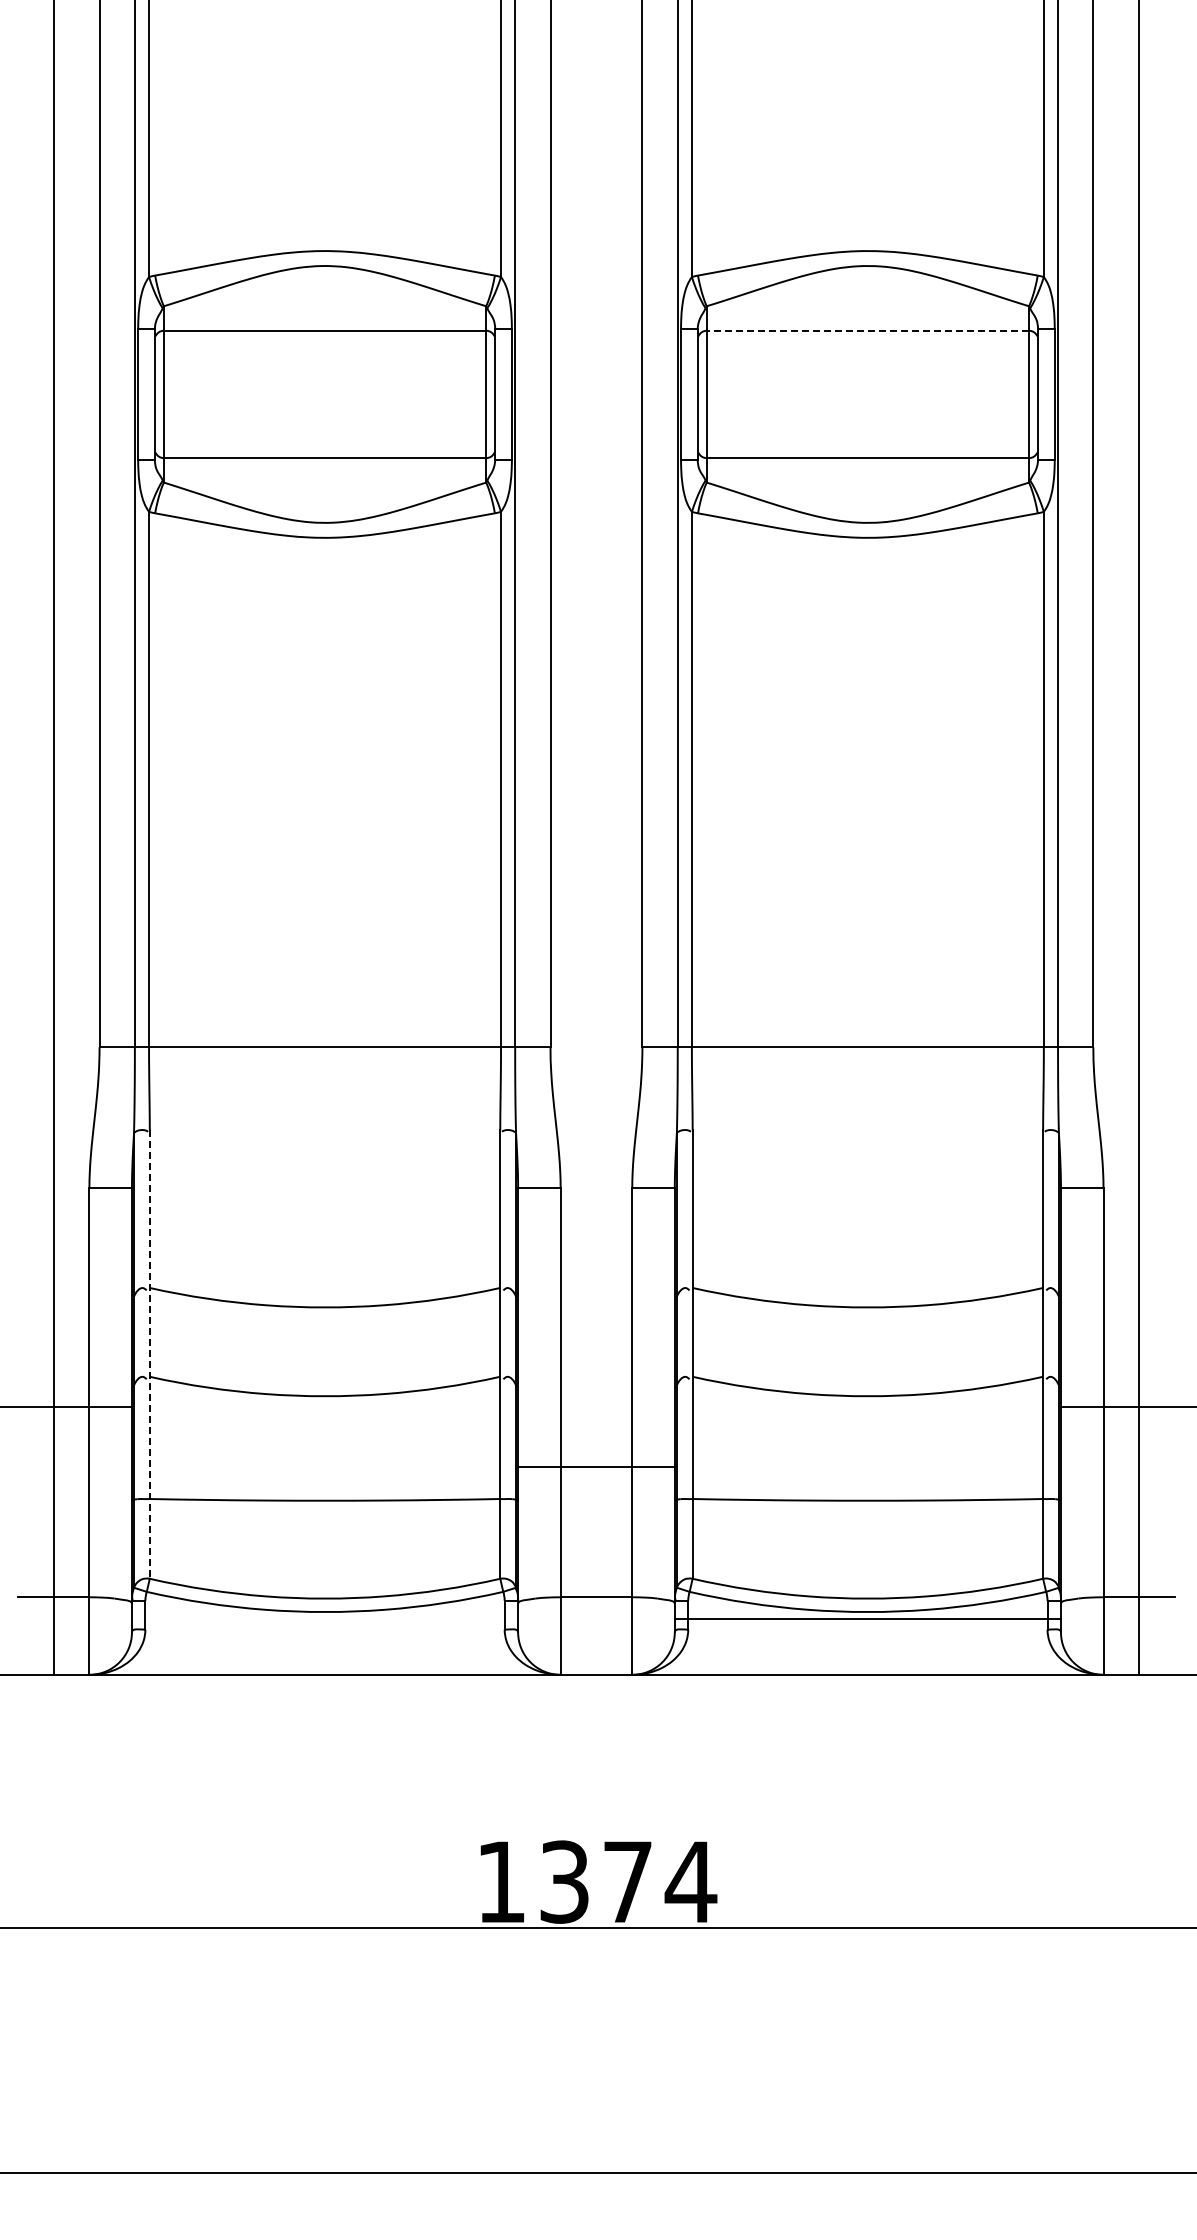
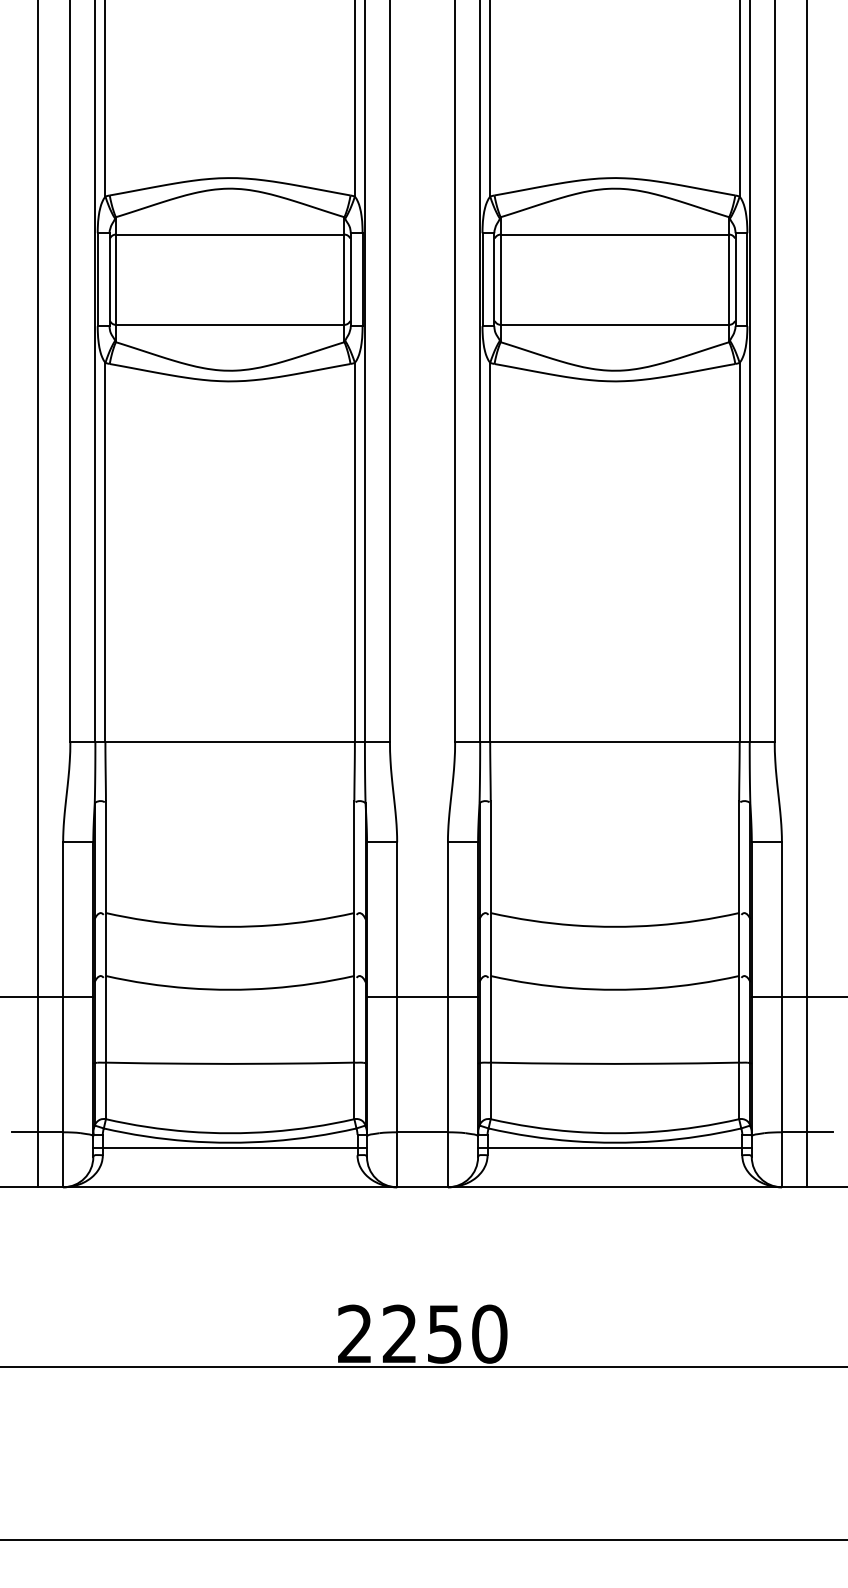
line: (867, 330) -> (614, 234), dashed -> solid
line: (149, 1354) -> (105, 960), dashed -> solid
line: (596, 1466) -> (422, 997), moved
line: (324, 1618) -> (229, 1147), added
text: (597, 1881) -> (423, 1333), 1374 -> 2250

